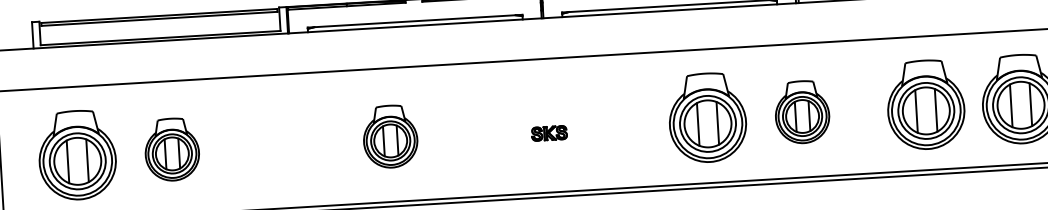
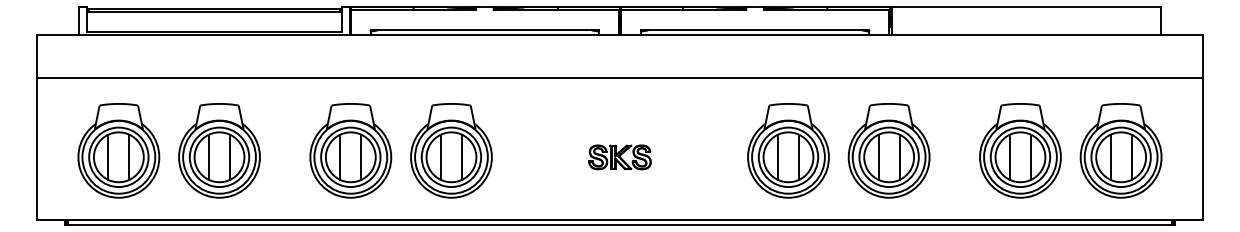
part: (801, 111) -> (888, 150), size x1.43
part: (548, 133) -> (619, 157), size x1.67
part: (390, 136) -> (451, 150), size x1.43
part: (295, 141) -> (350, 150), added
part: (172, 149) -> (219, 150), size x1.43

